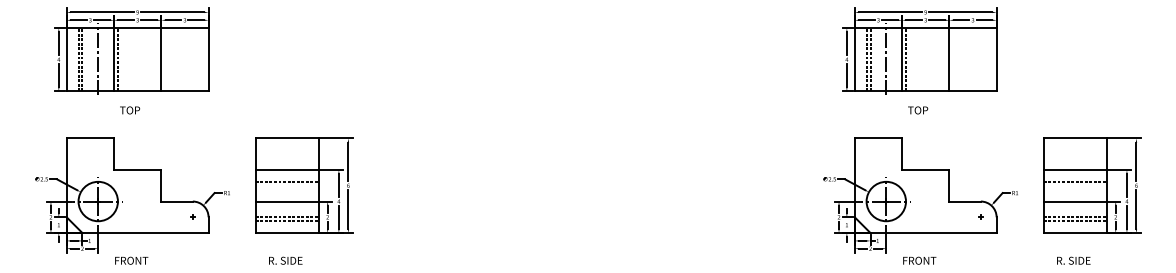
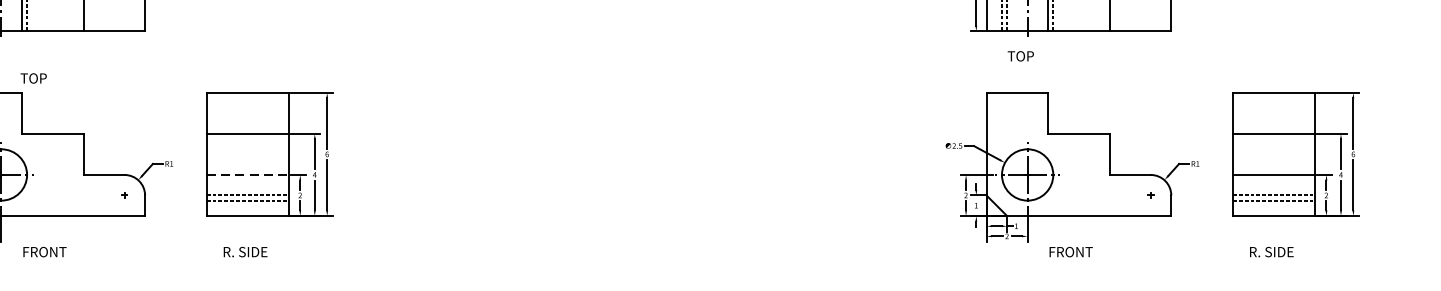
text: (130, 110) -> (34, 78), moved
text: (918, 110) -> (1021, 56), moved
line: (286, 181) -> (246, 148), removed
line: (1074, 181) -> (1272, 148), removed
line: (287, 201) -> (247, 174), solid -> dashed

